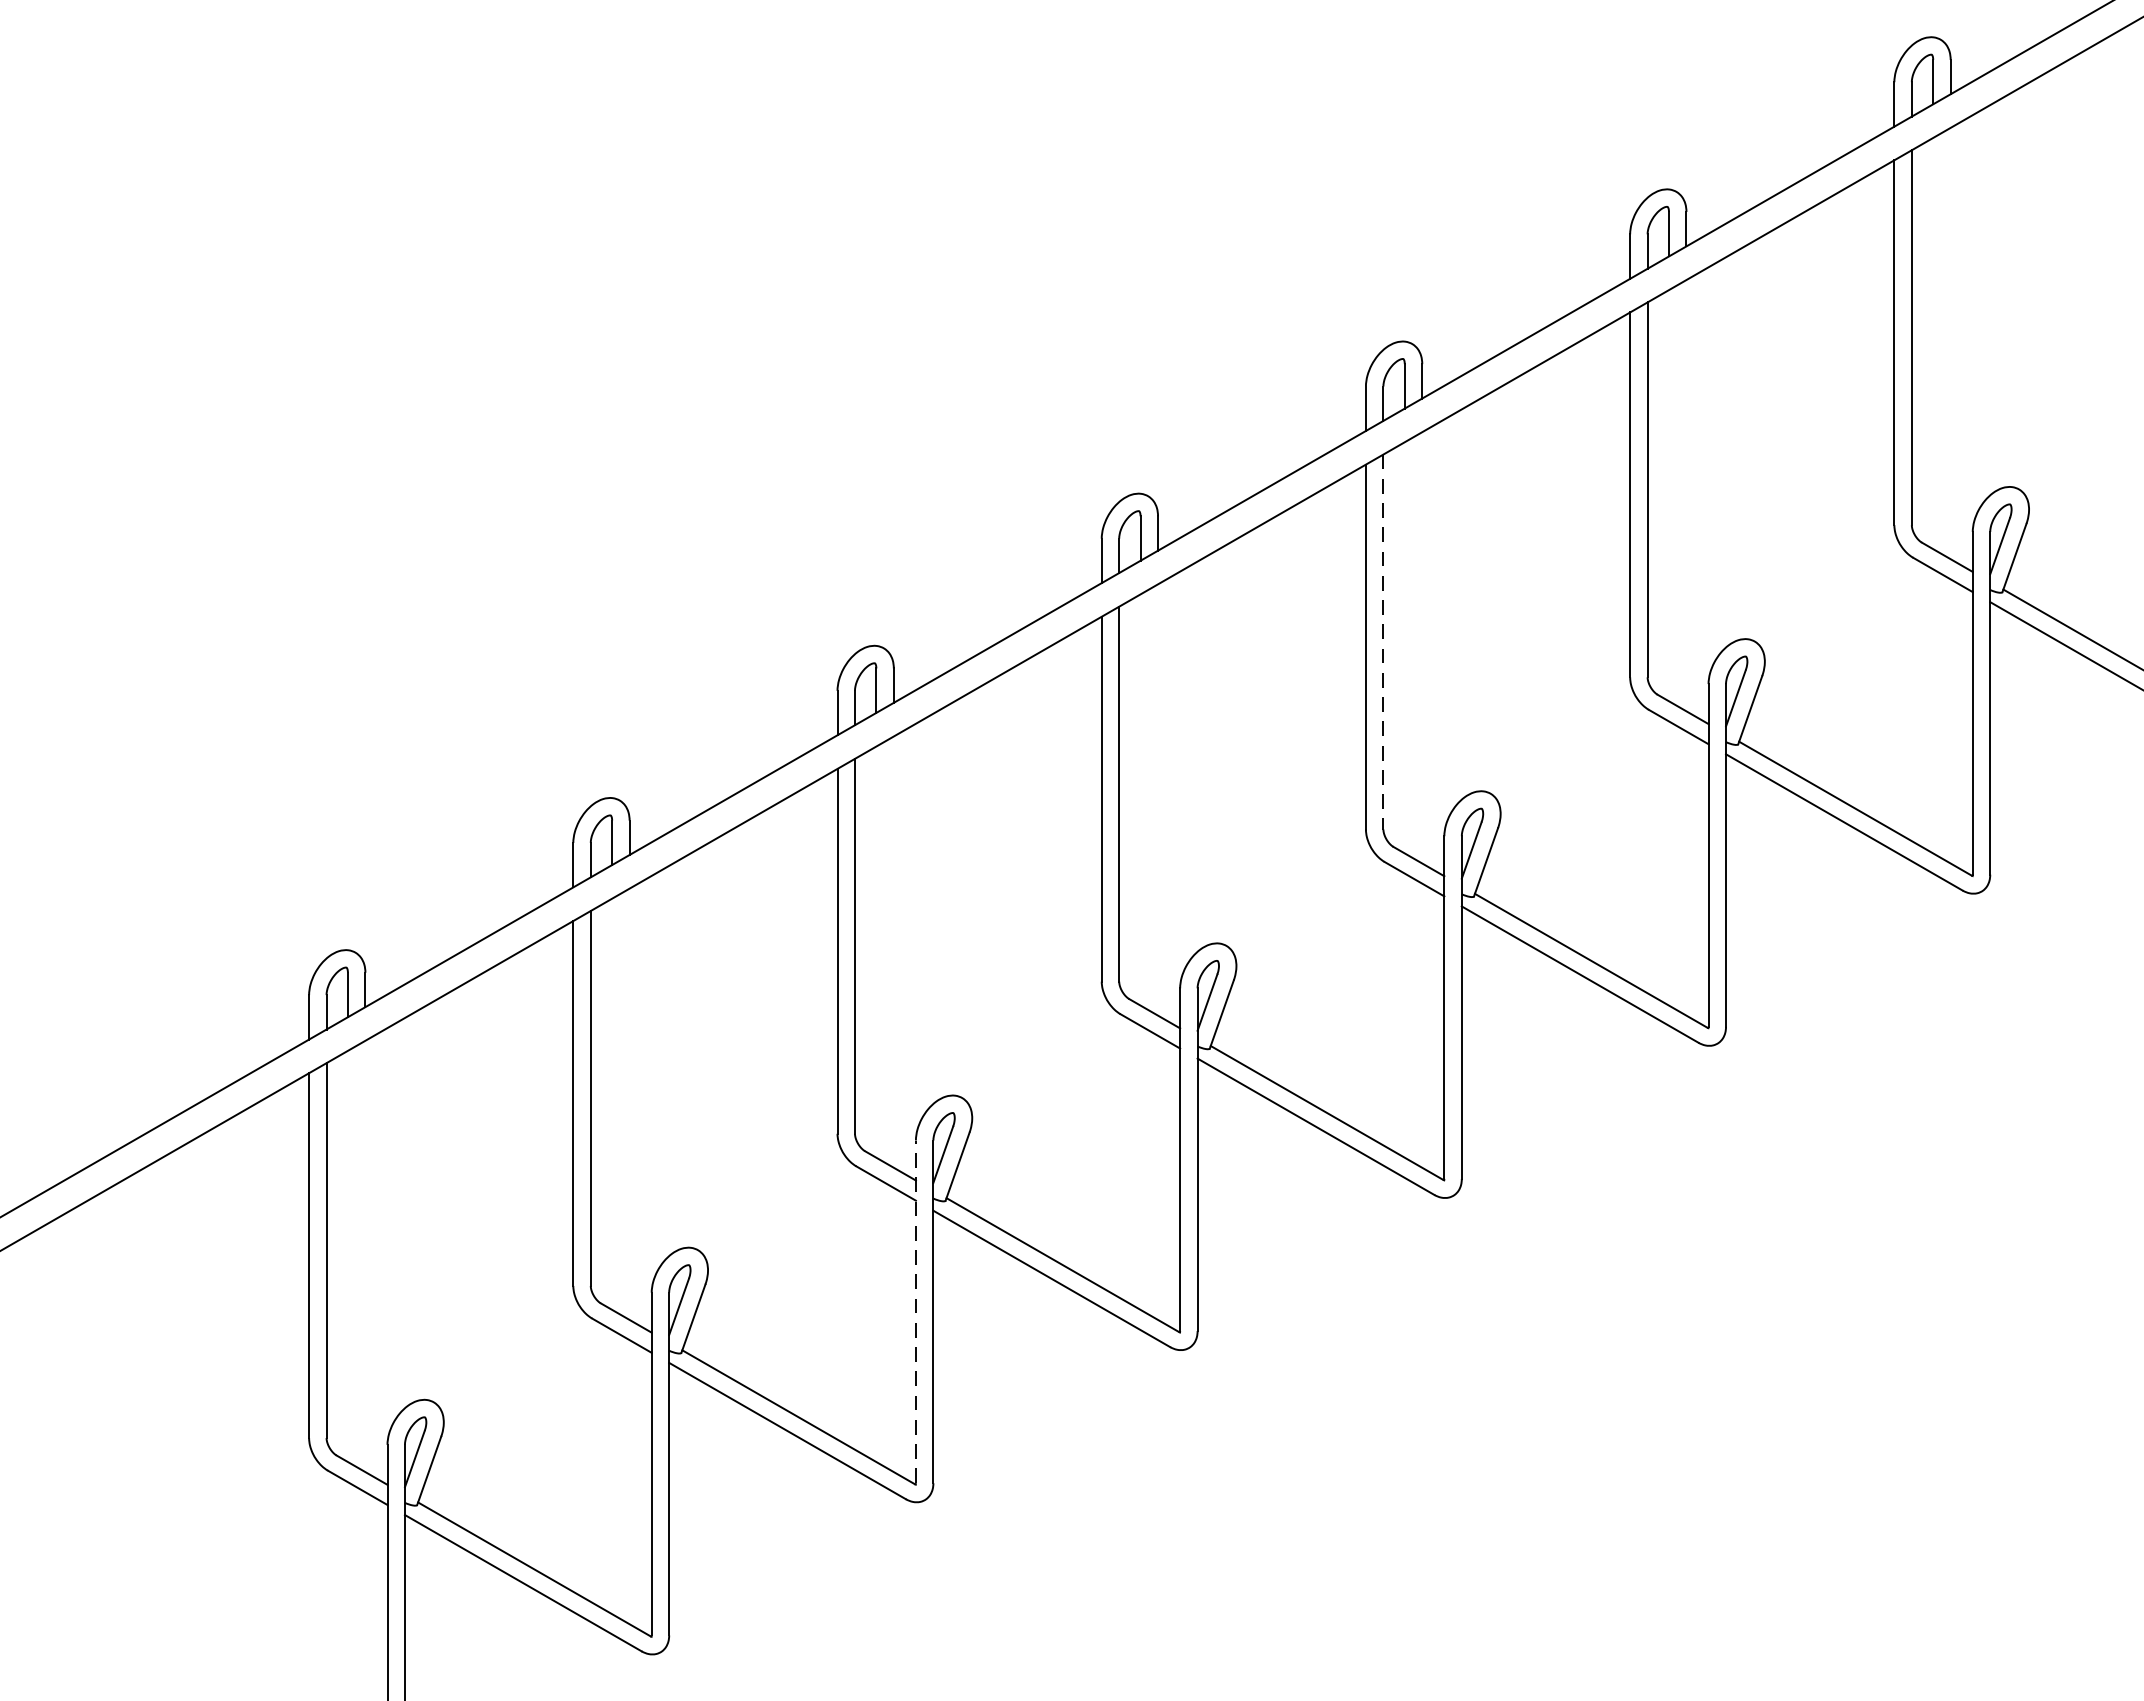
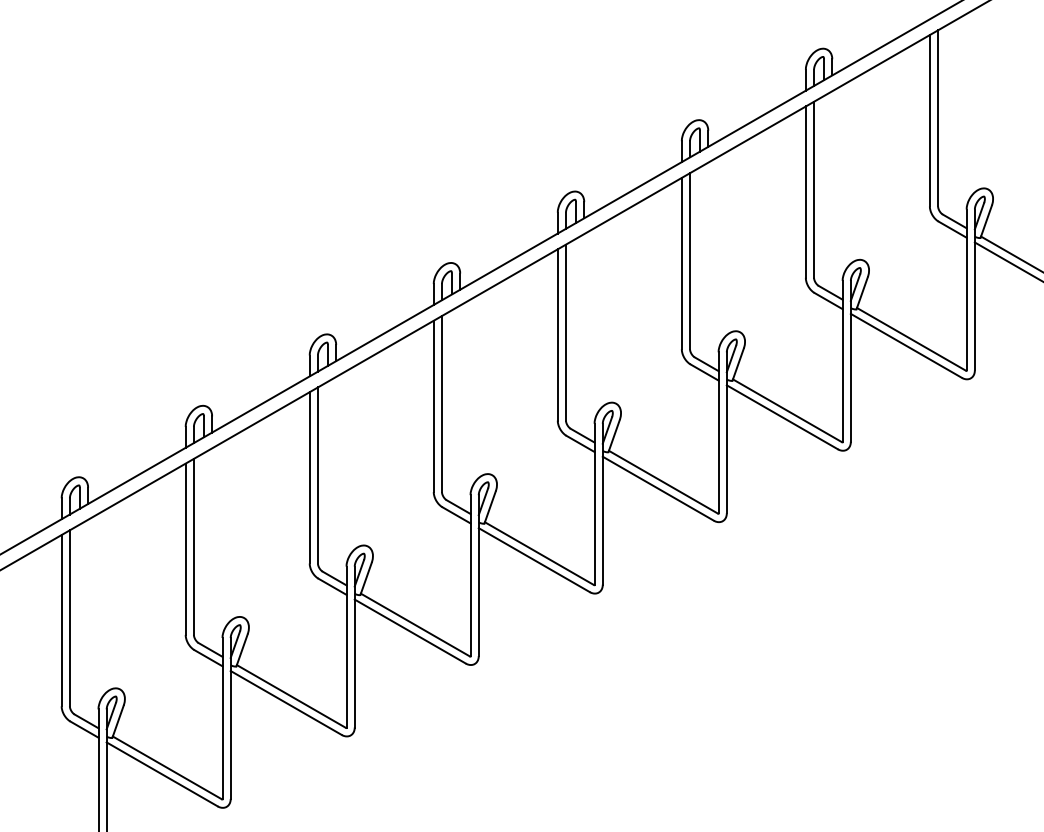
line: (1382, 643) -> (565, 333), dashed -> solid
line: (915, 1310) -> (346, 646), dashed -> solid

